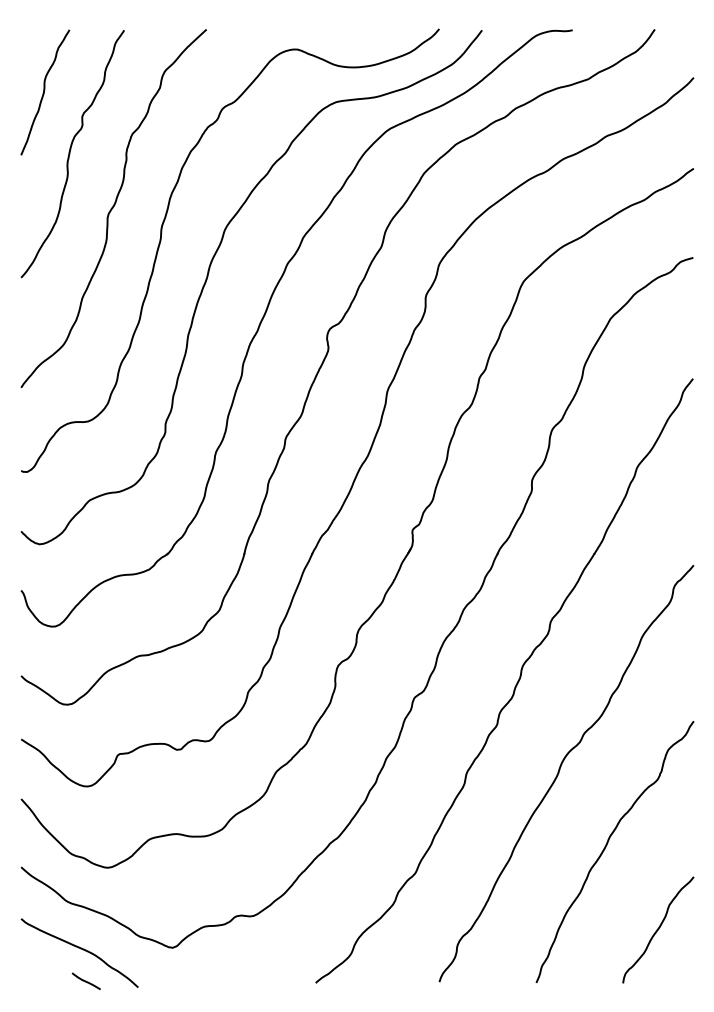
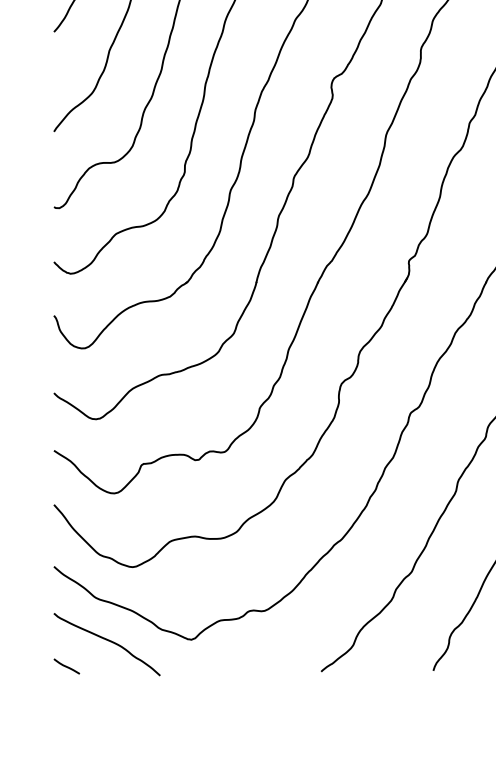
curve: (85, 980) -> (66, 665), moved

